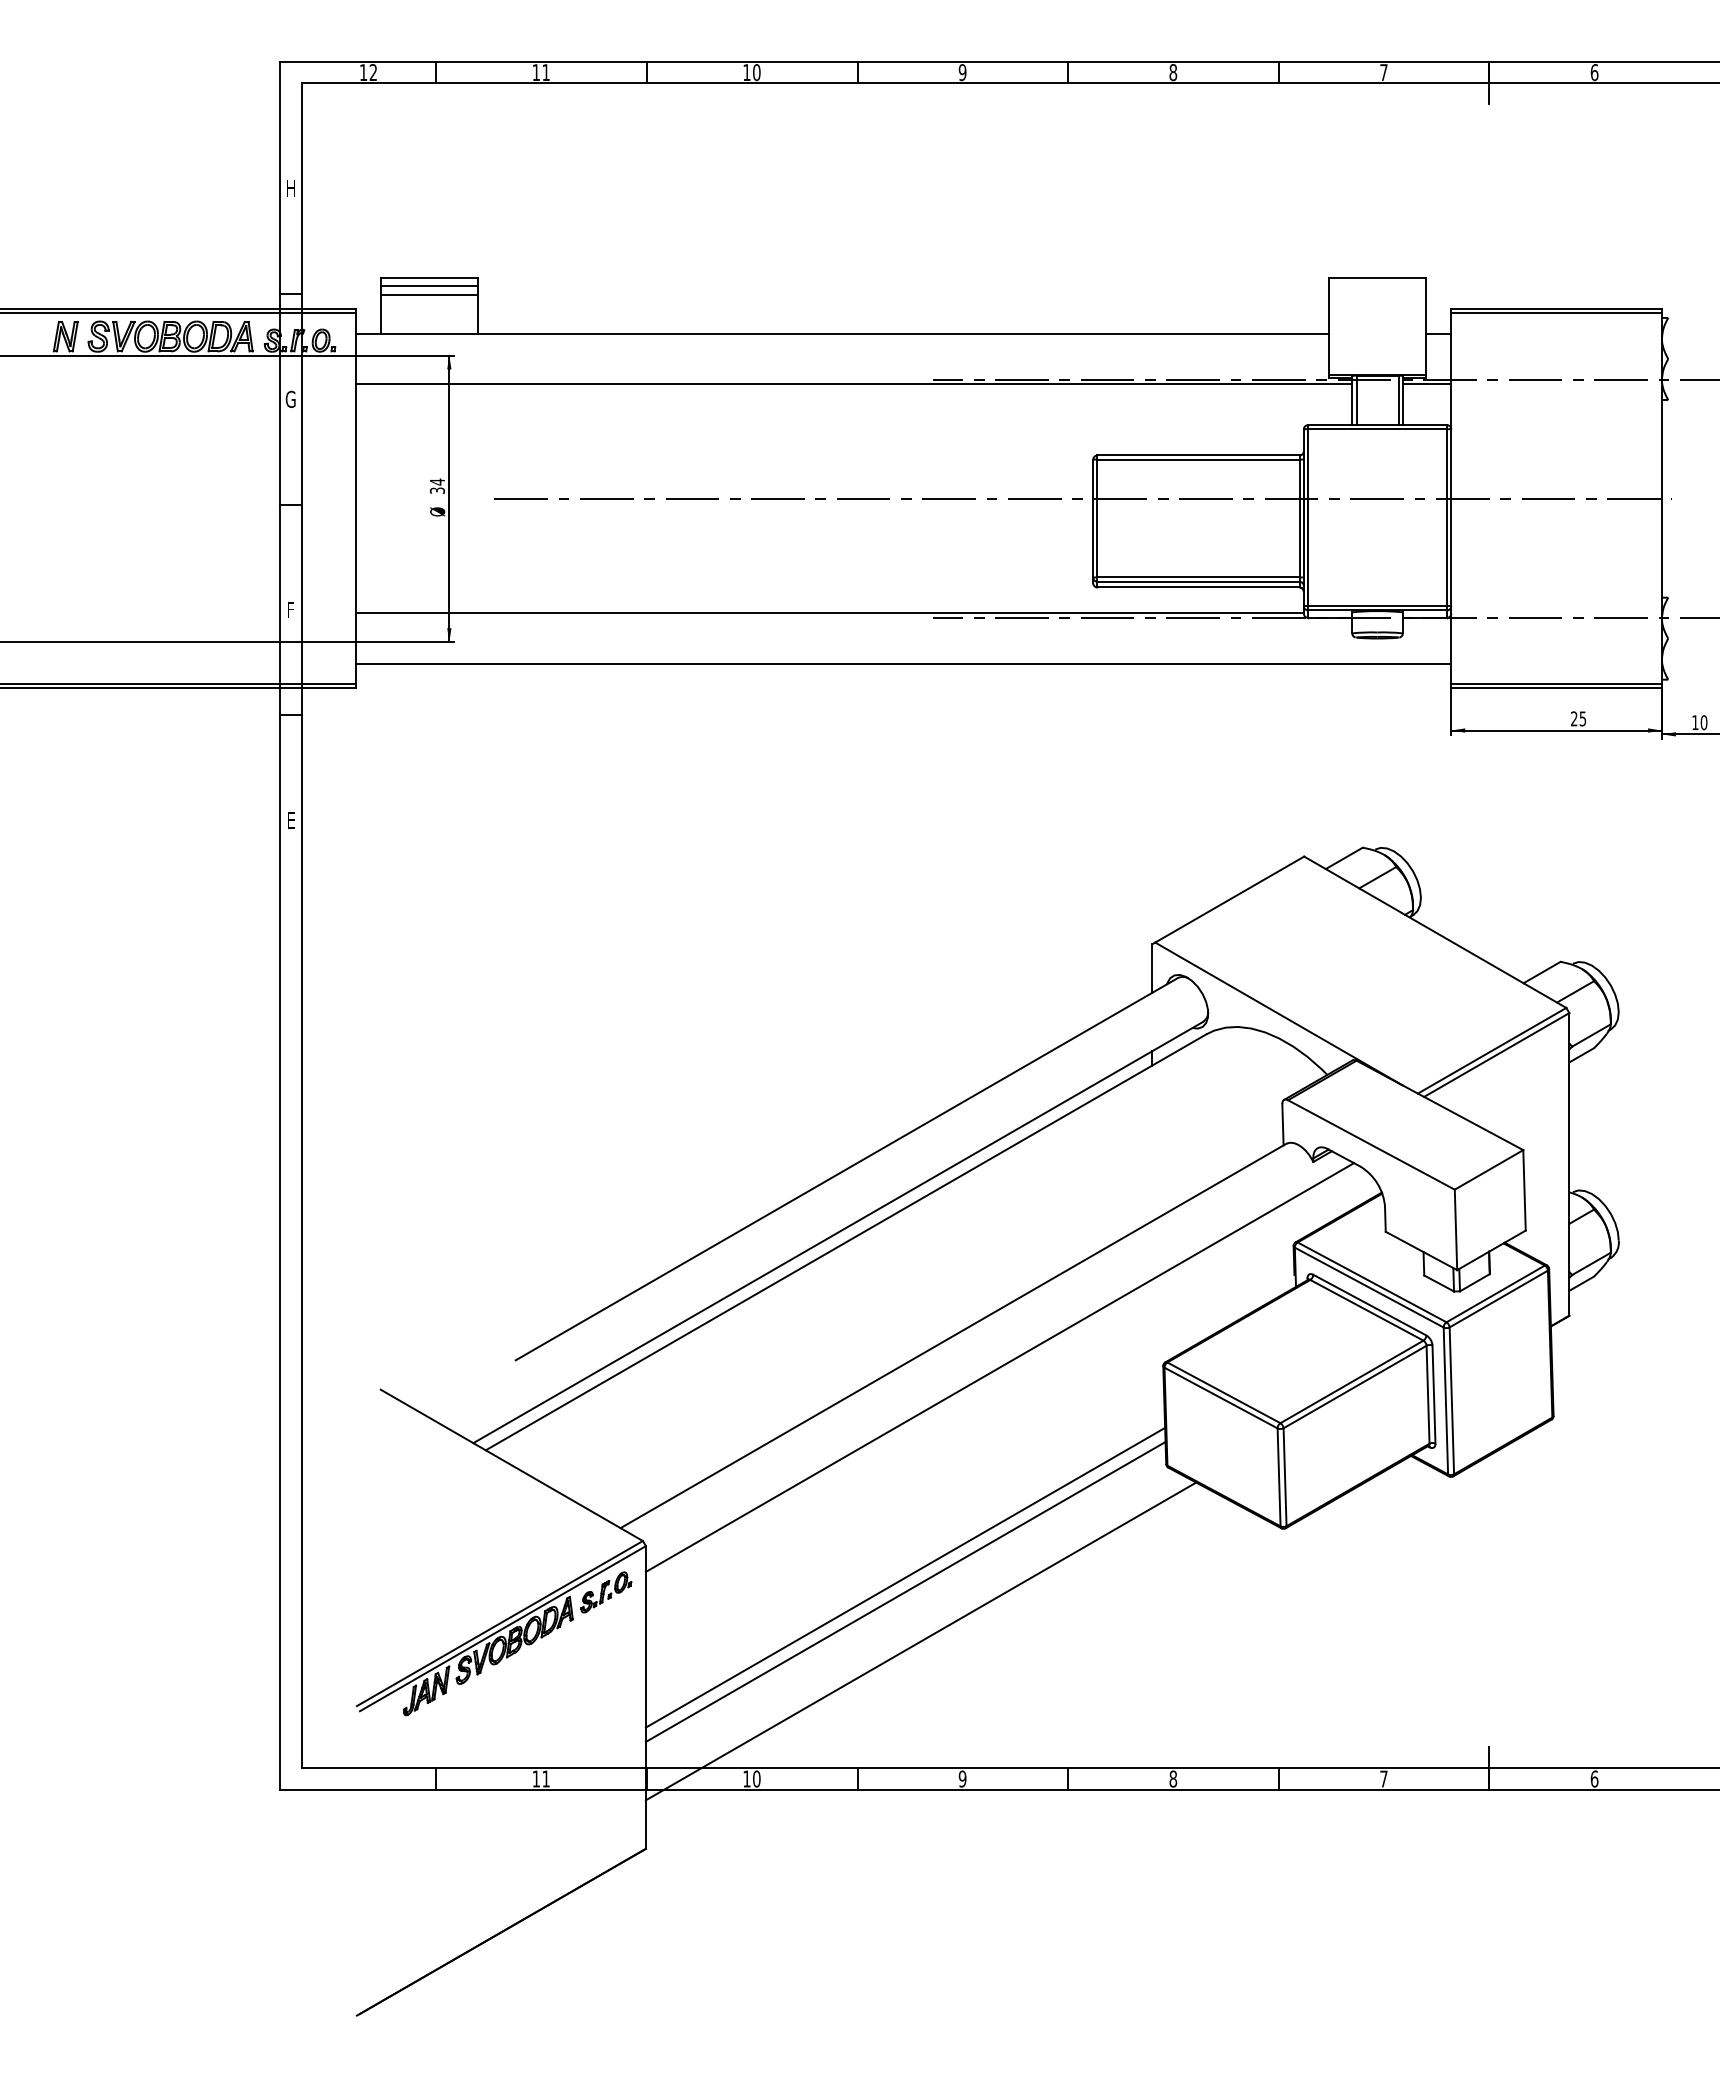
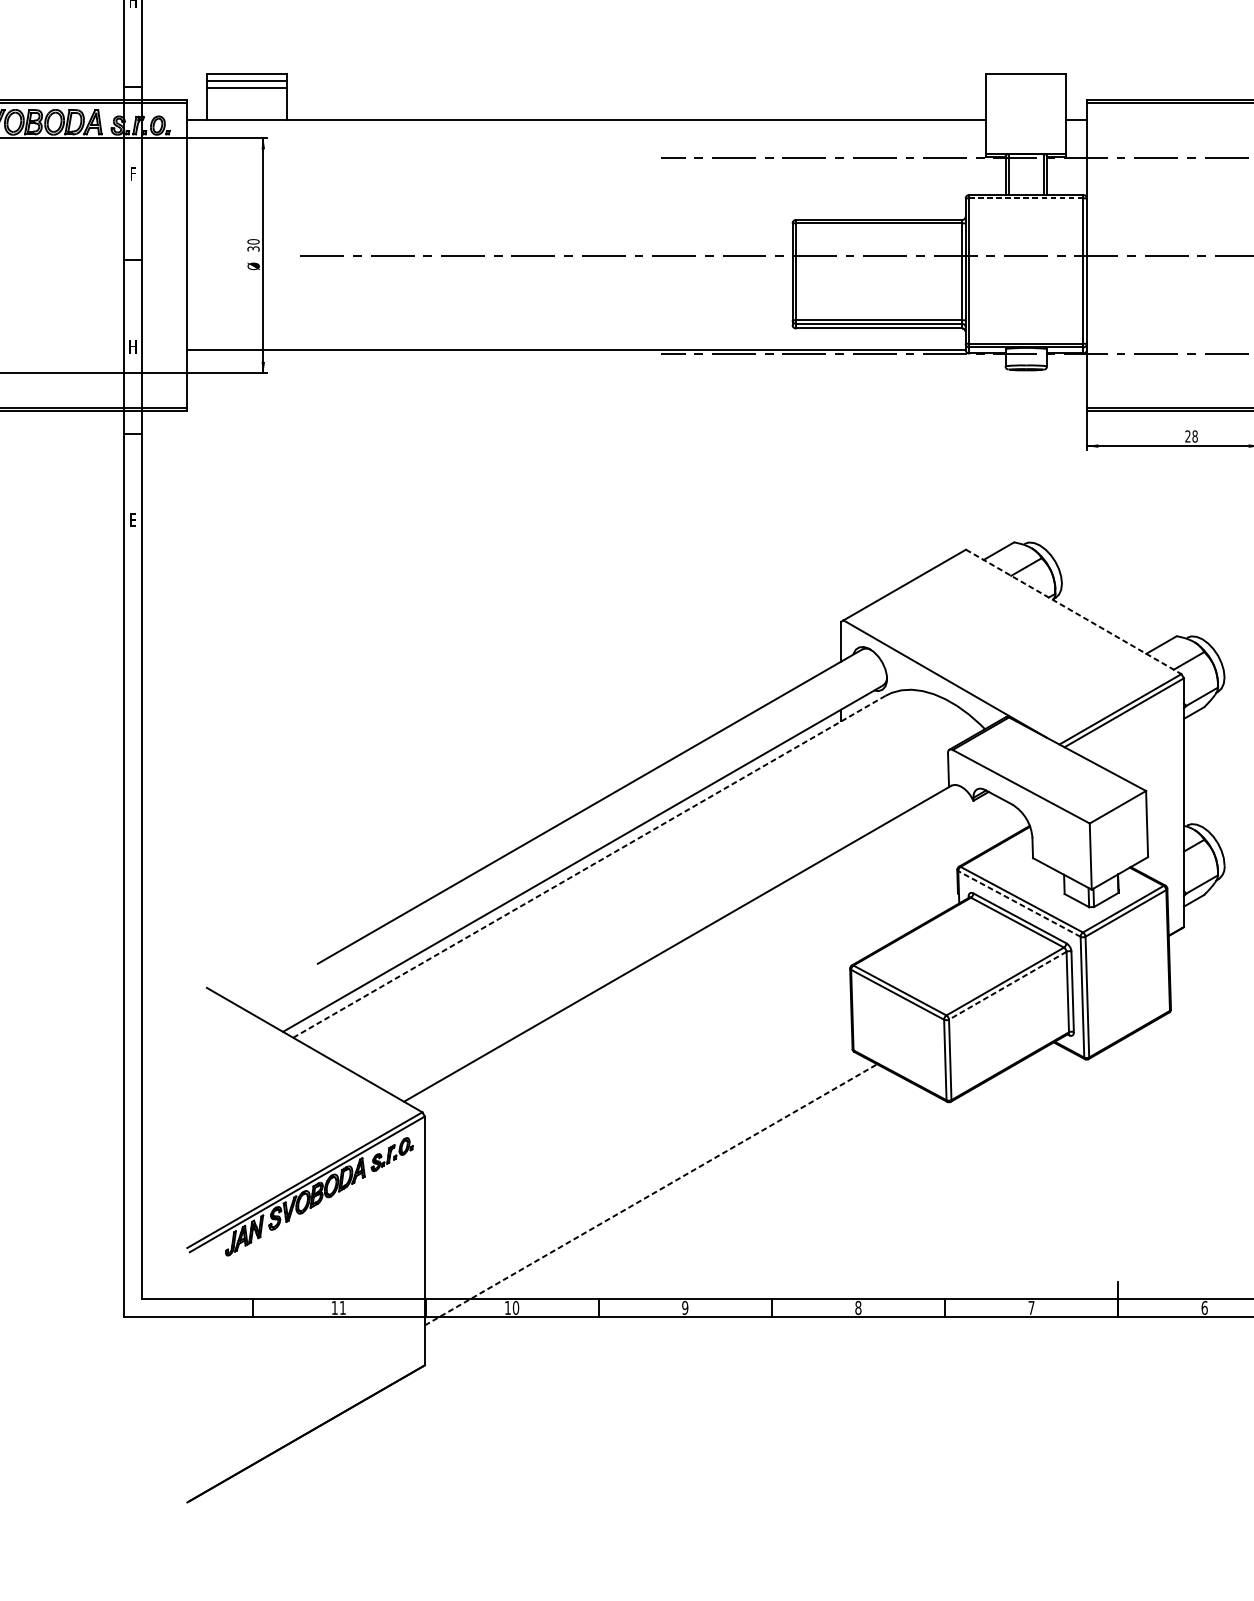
line: (854, 384) -> (596, 161), removed
line: (1426, 384) -> (1066, 161), removed
text: (290, 398) -> (132, 173), G -> F
line: (1377, 429) -> (1026, 198), solid -> dashed
text: (437, 481) -> (253, 241), 34 -> 30
text: (290, 609) -> (132, 346), F -> H
line: (903, 663) -> (636, 390), removed
text: (1582, 718) -> (1194, 436), 25 -> 28
line: (1435, 932) -> (1073, 612), solid -> dashed
line: (846, 1242) -> (589, 866), solid -> dashed
line: (1368, 1287) -> (1018, 903), solid -> dashed
line: (999, 1367) -> (715, 969), removed
line: (1355, 1387) -> (1008, 986), solid -> dashed
line: (905, 1577) -> (638, 1142), removed
line: (905, 1591) -> (638, 1153), removed
line: (921, 1641) -> (651, 1194), solid -> dashed

